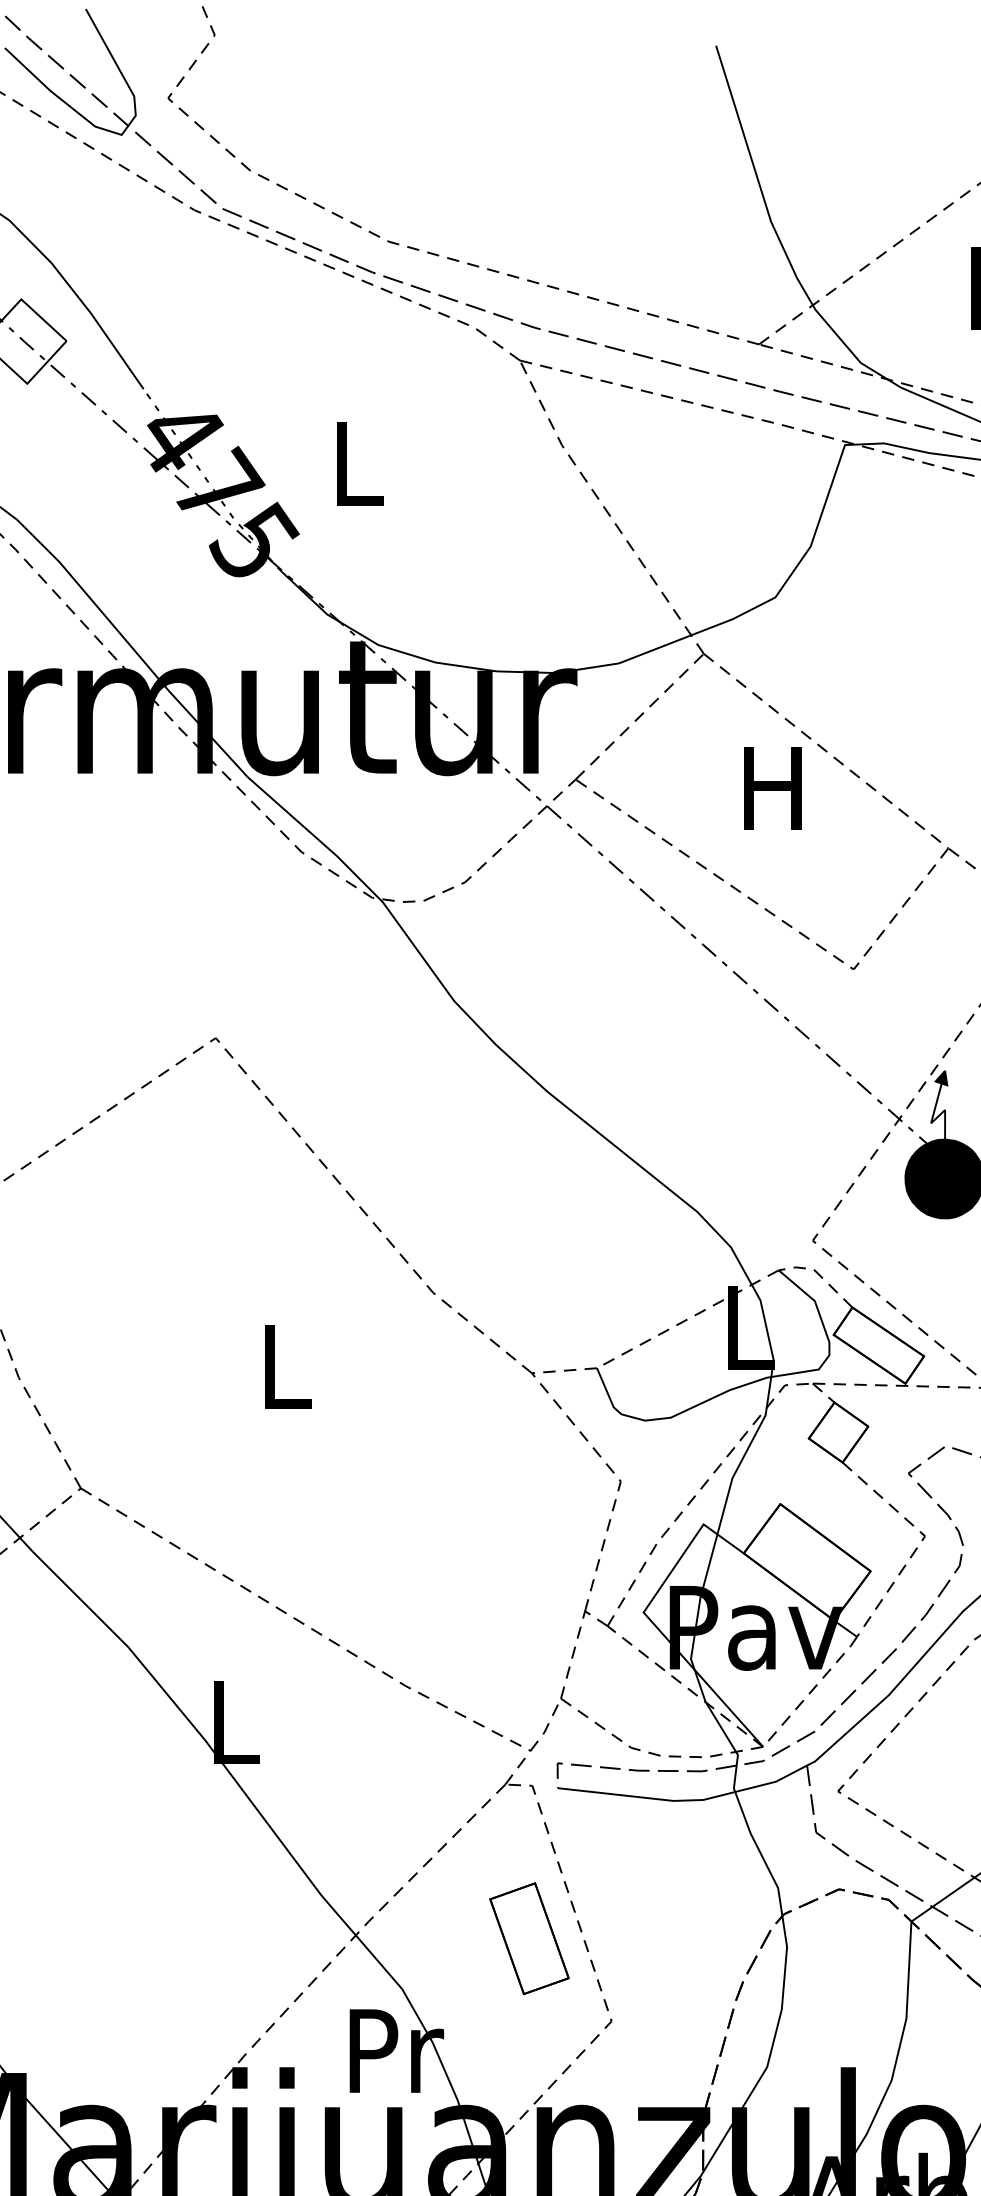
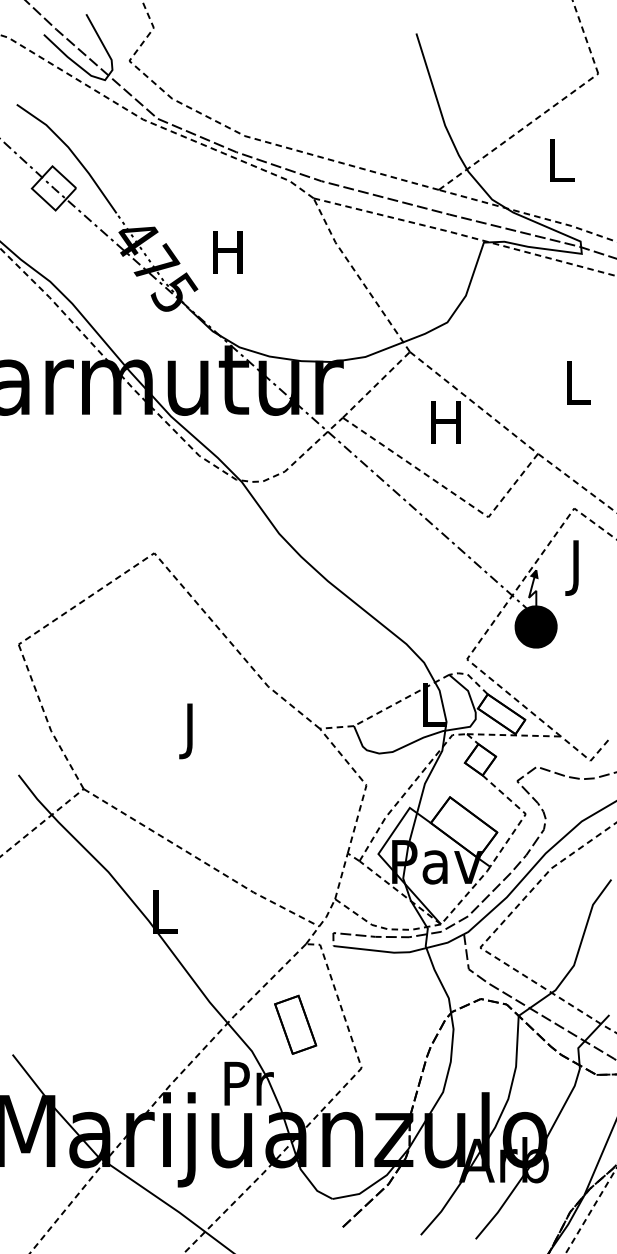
text: (355, 463) -> (227, 252), L -> H
text: (286, 1378) -> (191, 731), L -> J
part: (529, 1937) -> (295, 1024), moved

